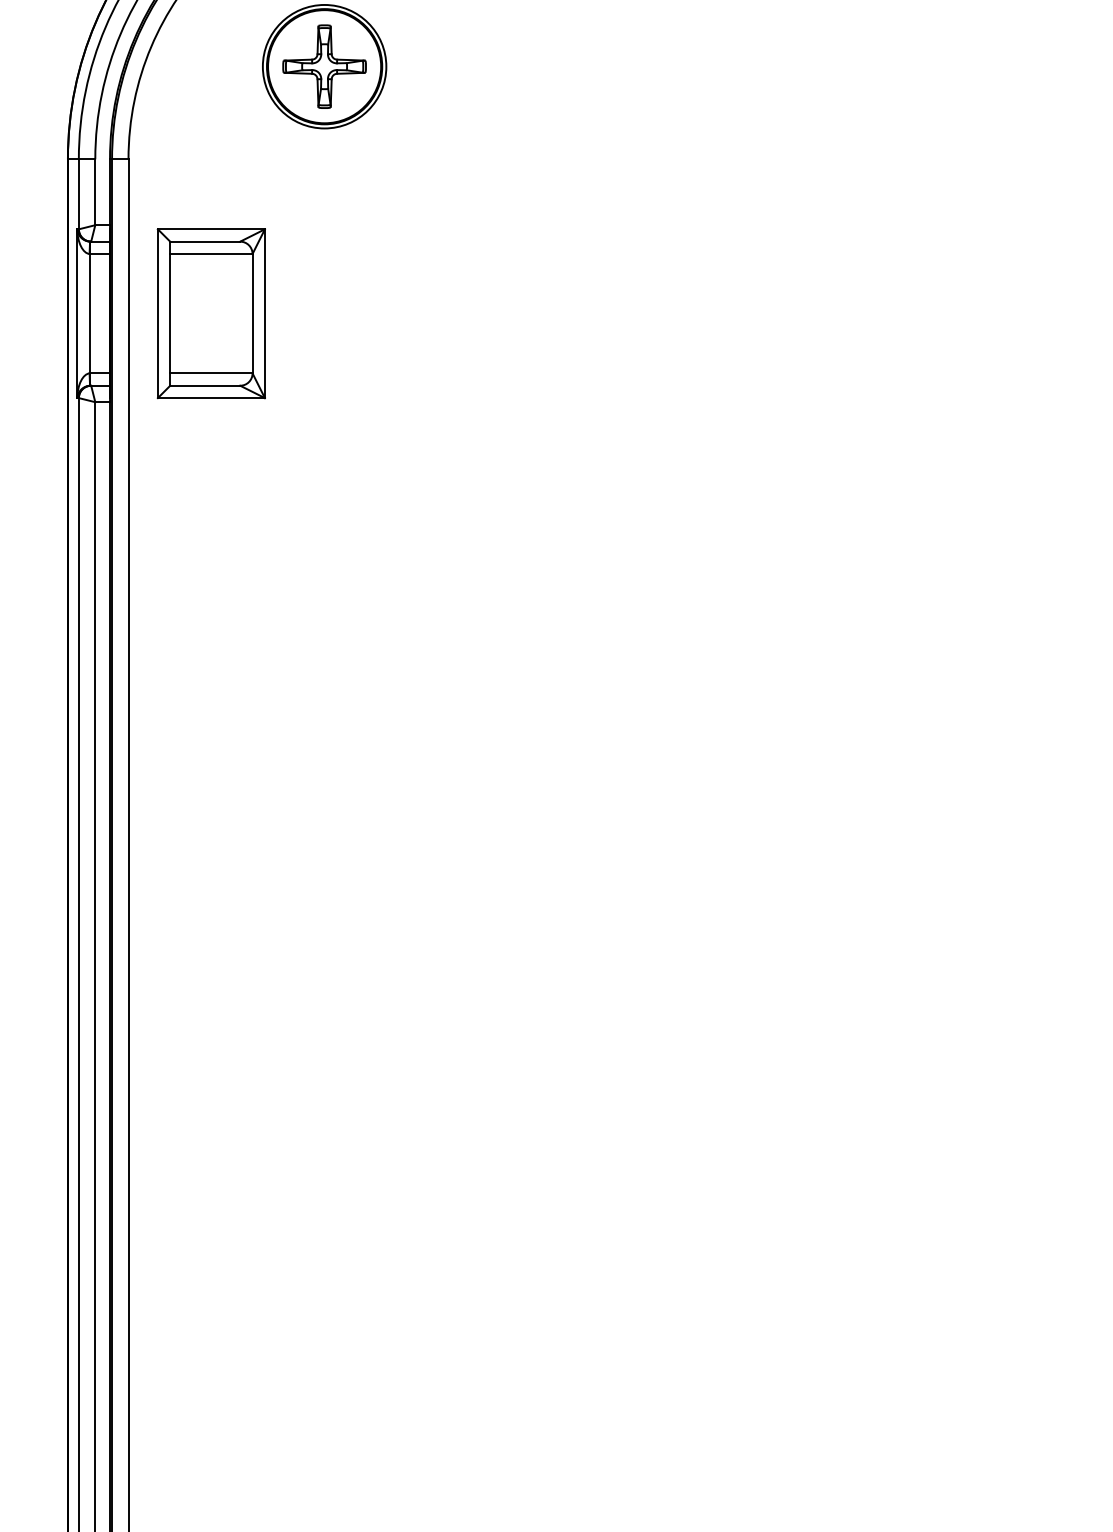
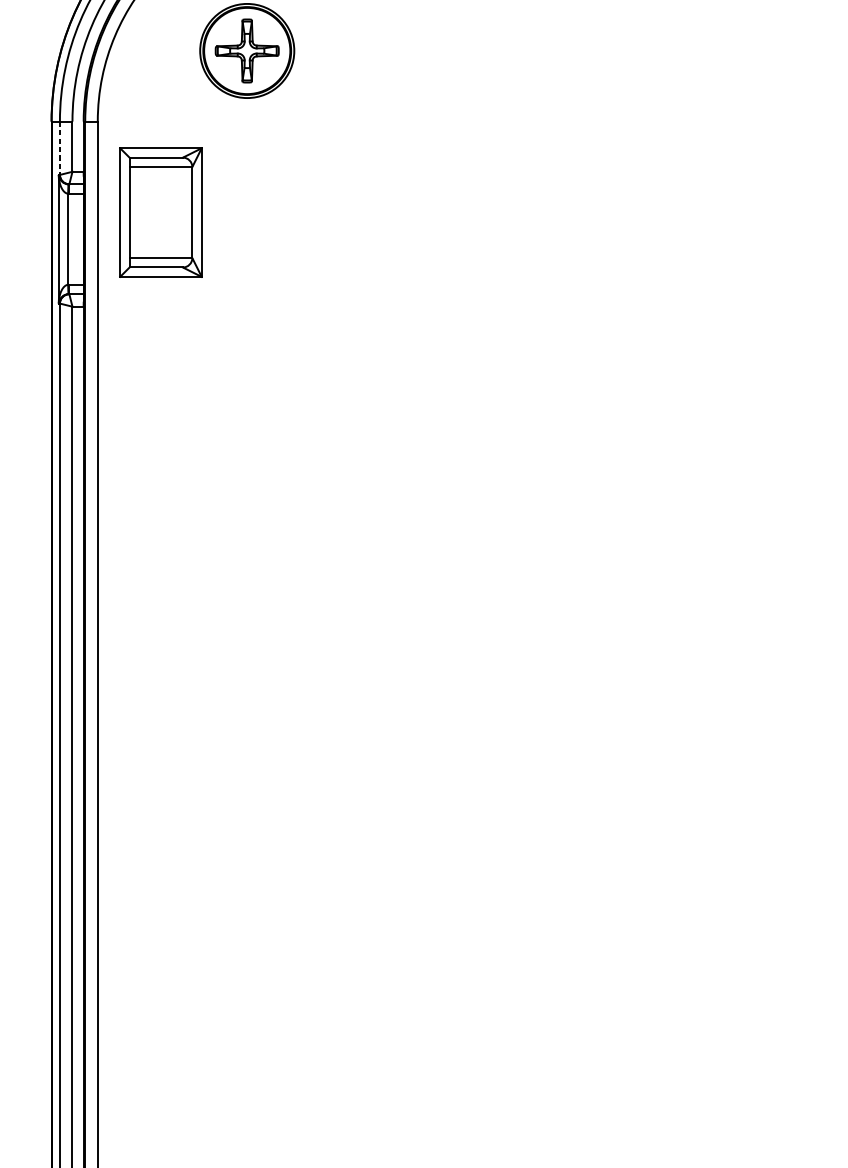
line: (78, 194) -> (59, 148), solid -> dashed
part: (210, 313) -> (160, 212), moved

